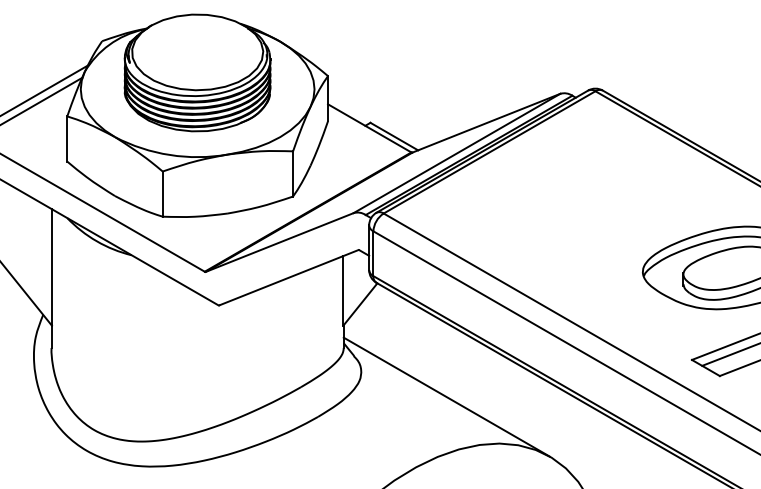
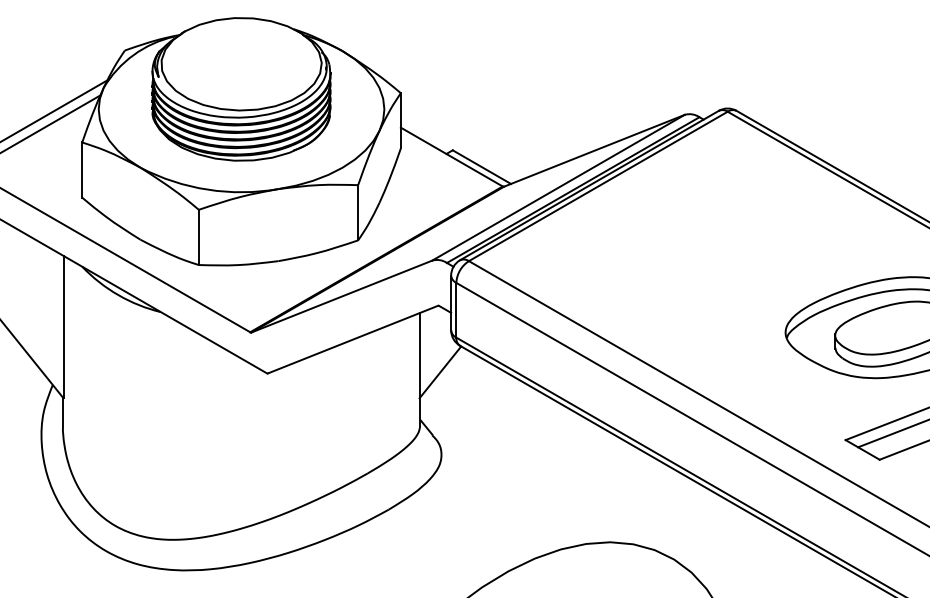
line: (446, 397) -> (545, 485), removed

